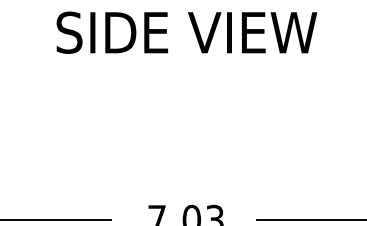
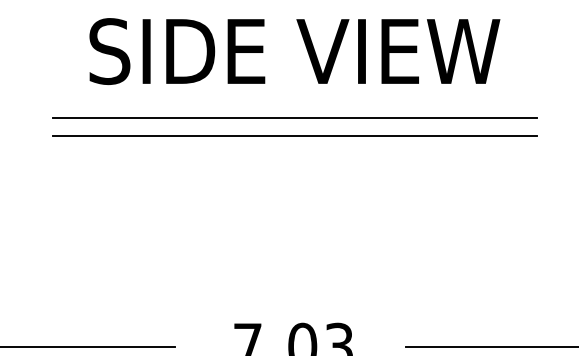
line: (186, 74) -> (294, 117), added
line: (186, 86) -> (294, 136), added

